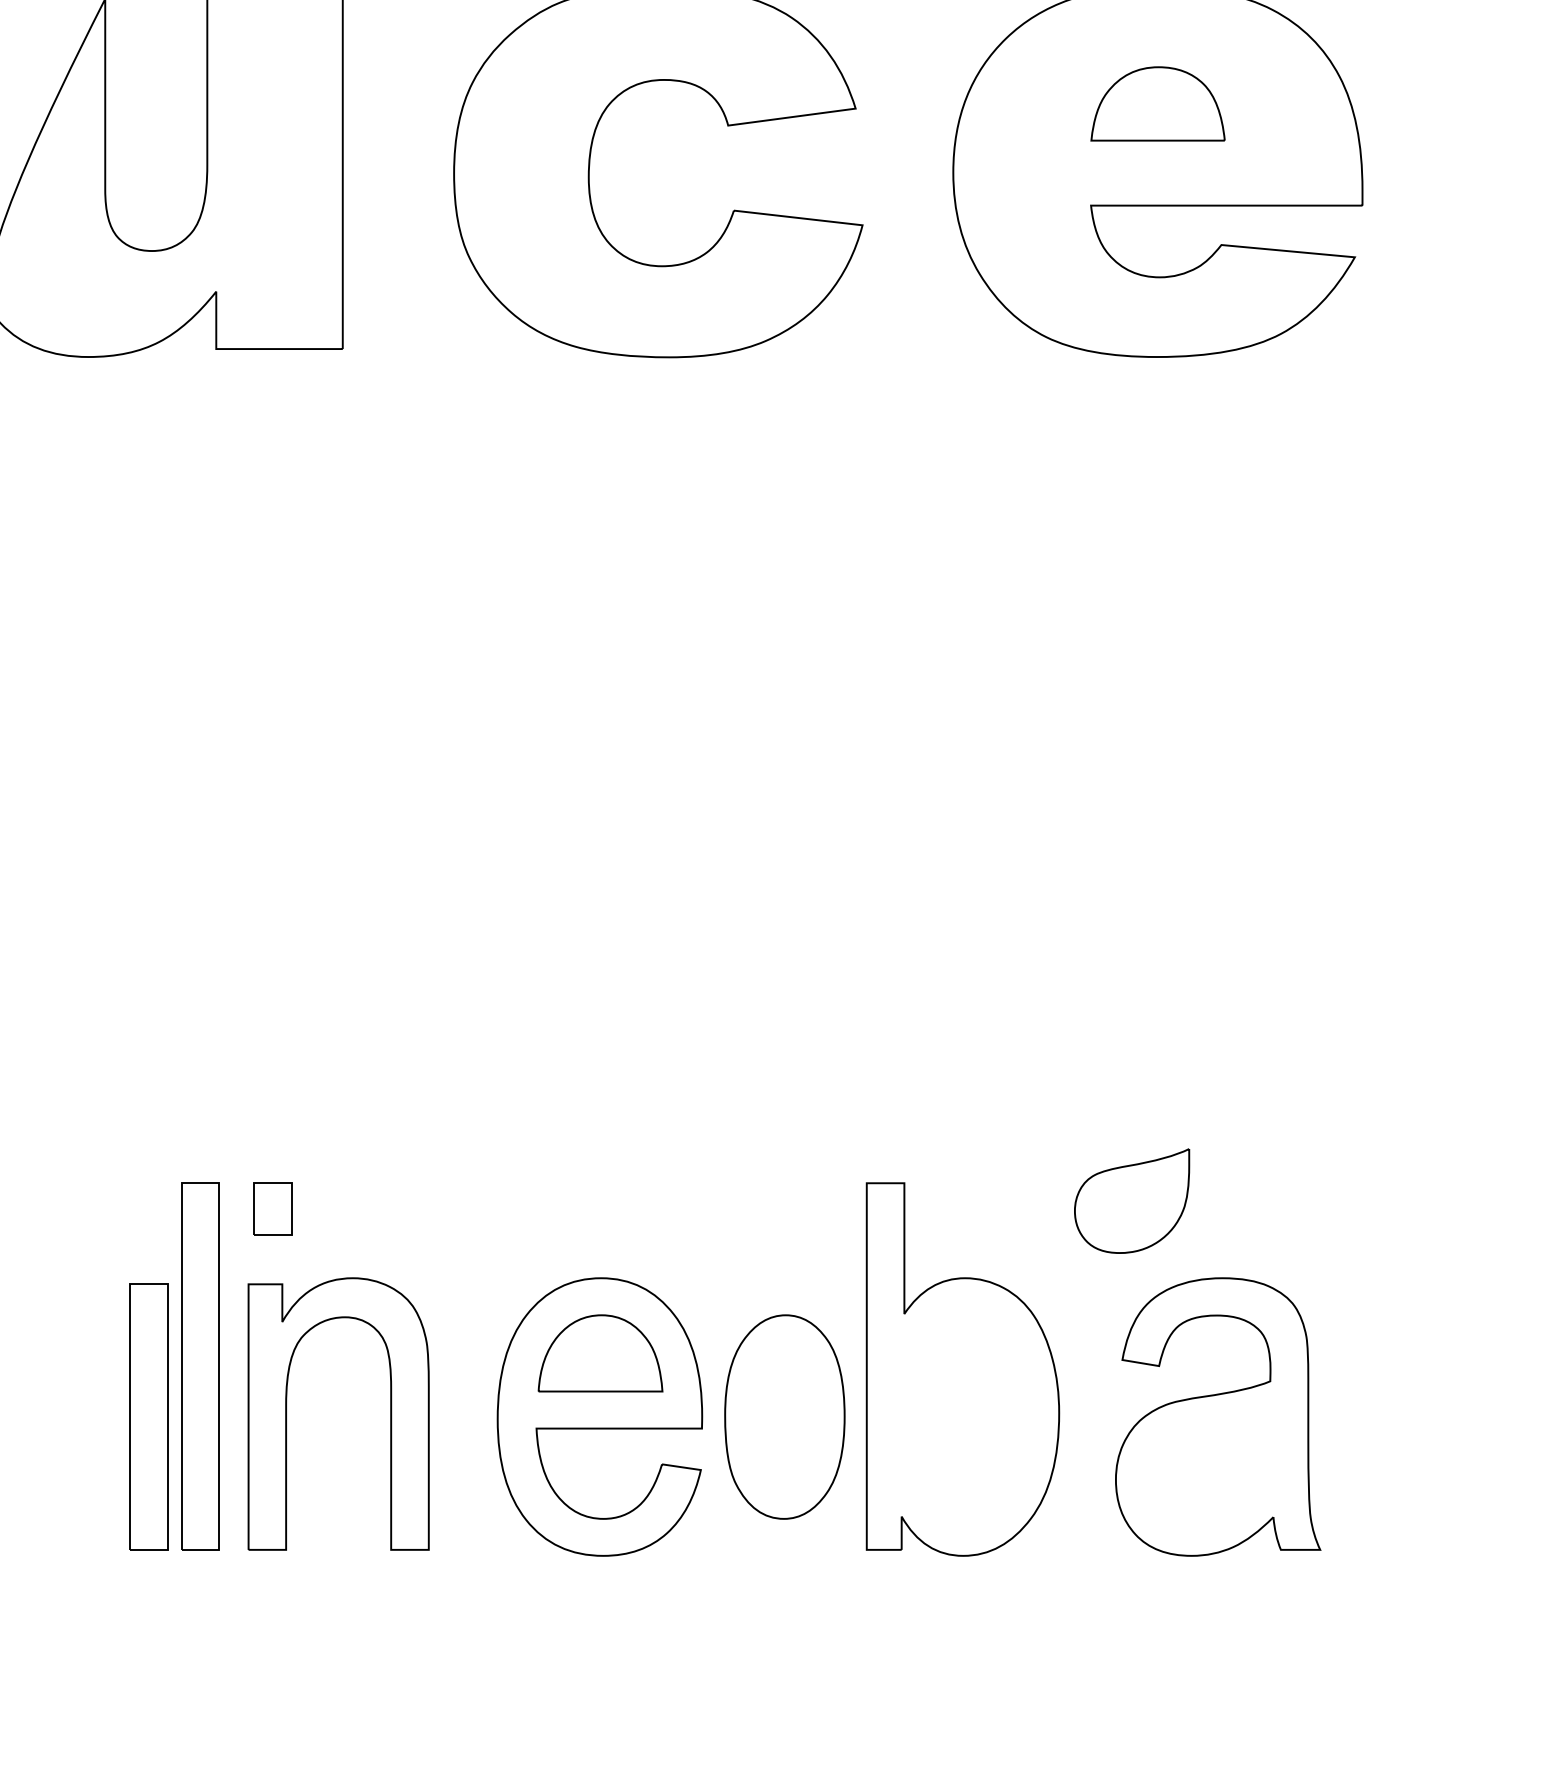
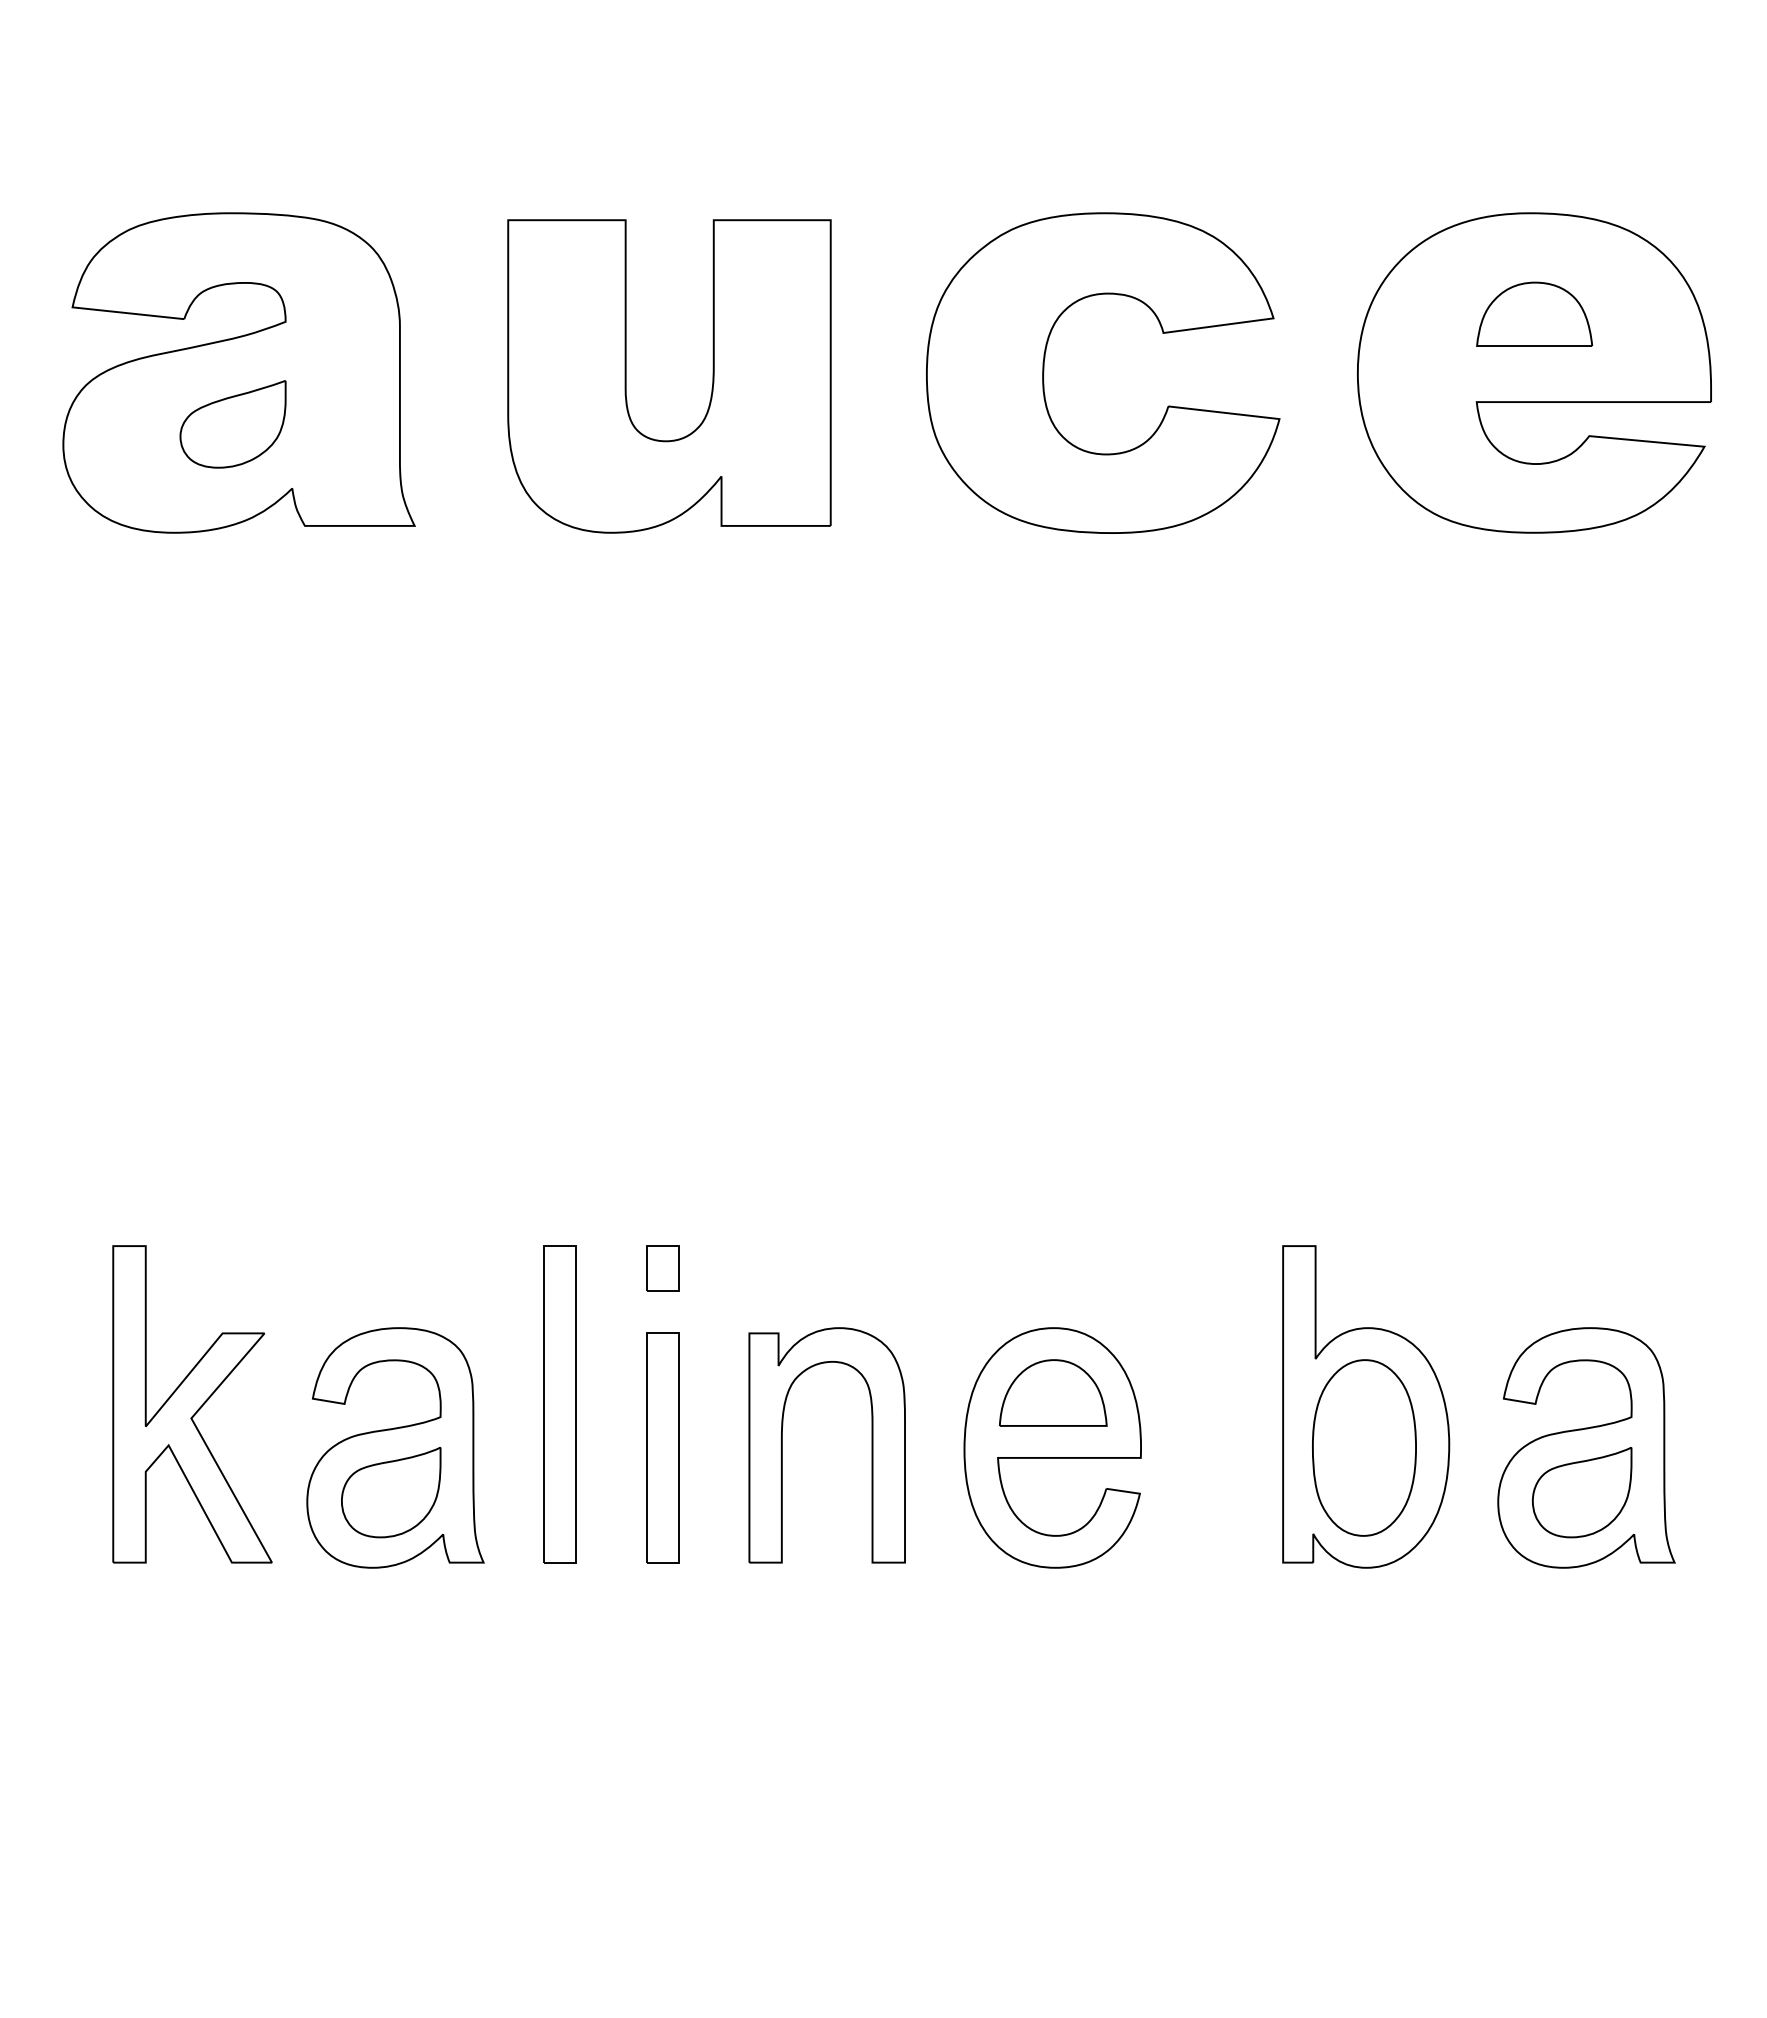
part: (1132, 1201) -> (1582, 1492), moved
part: (271, 1209) -> (662, 1268), moved
part: (200, 1366) -> (559, 1404), moved
part: (784, 1416) -> (1364, 1447), moved

